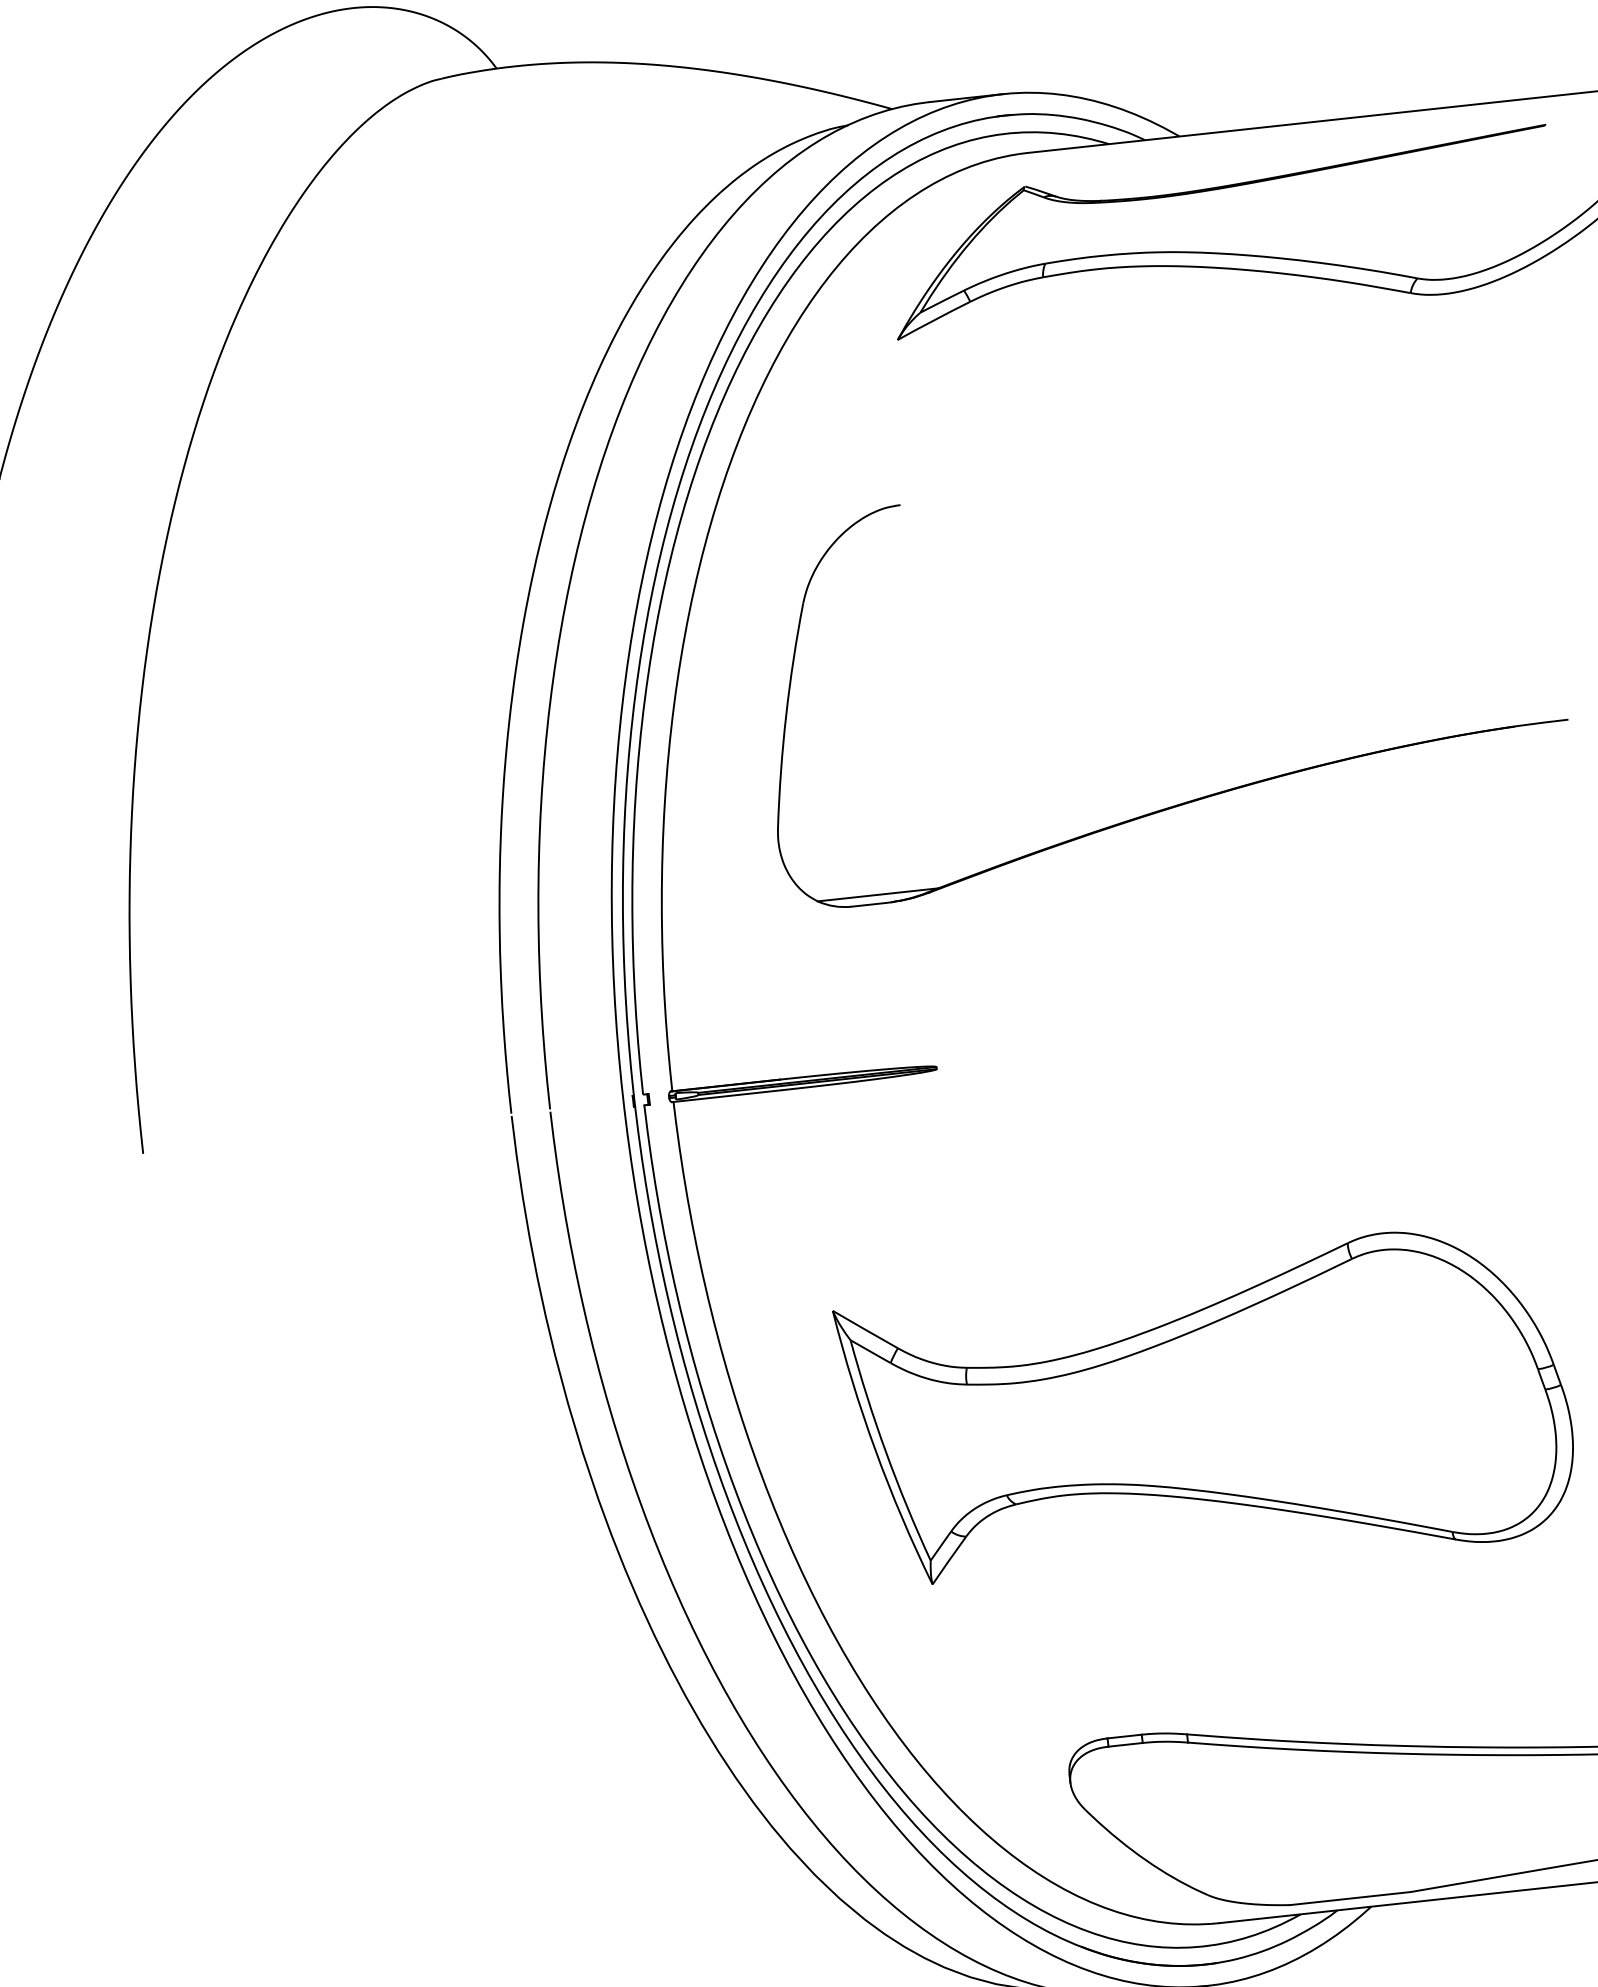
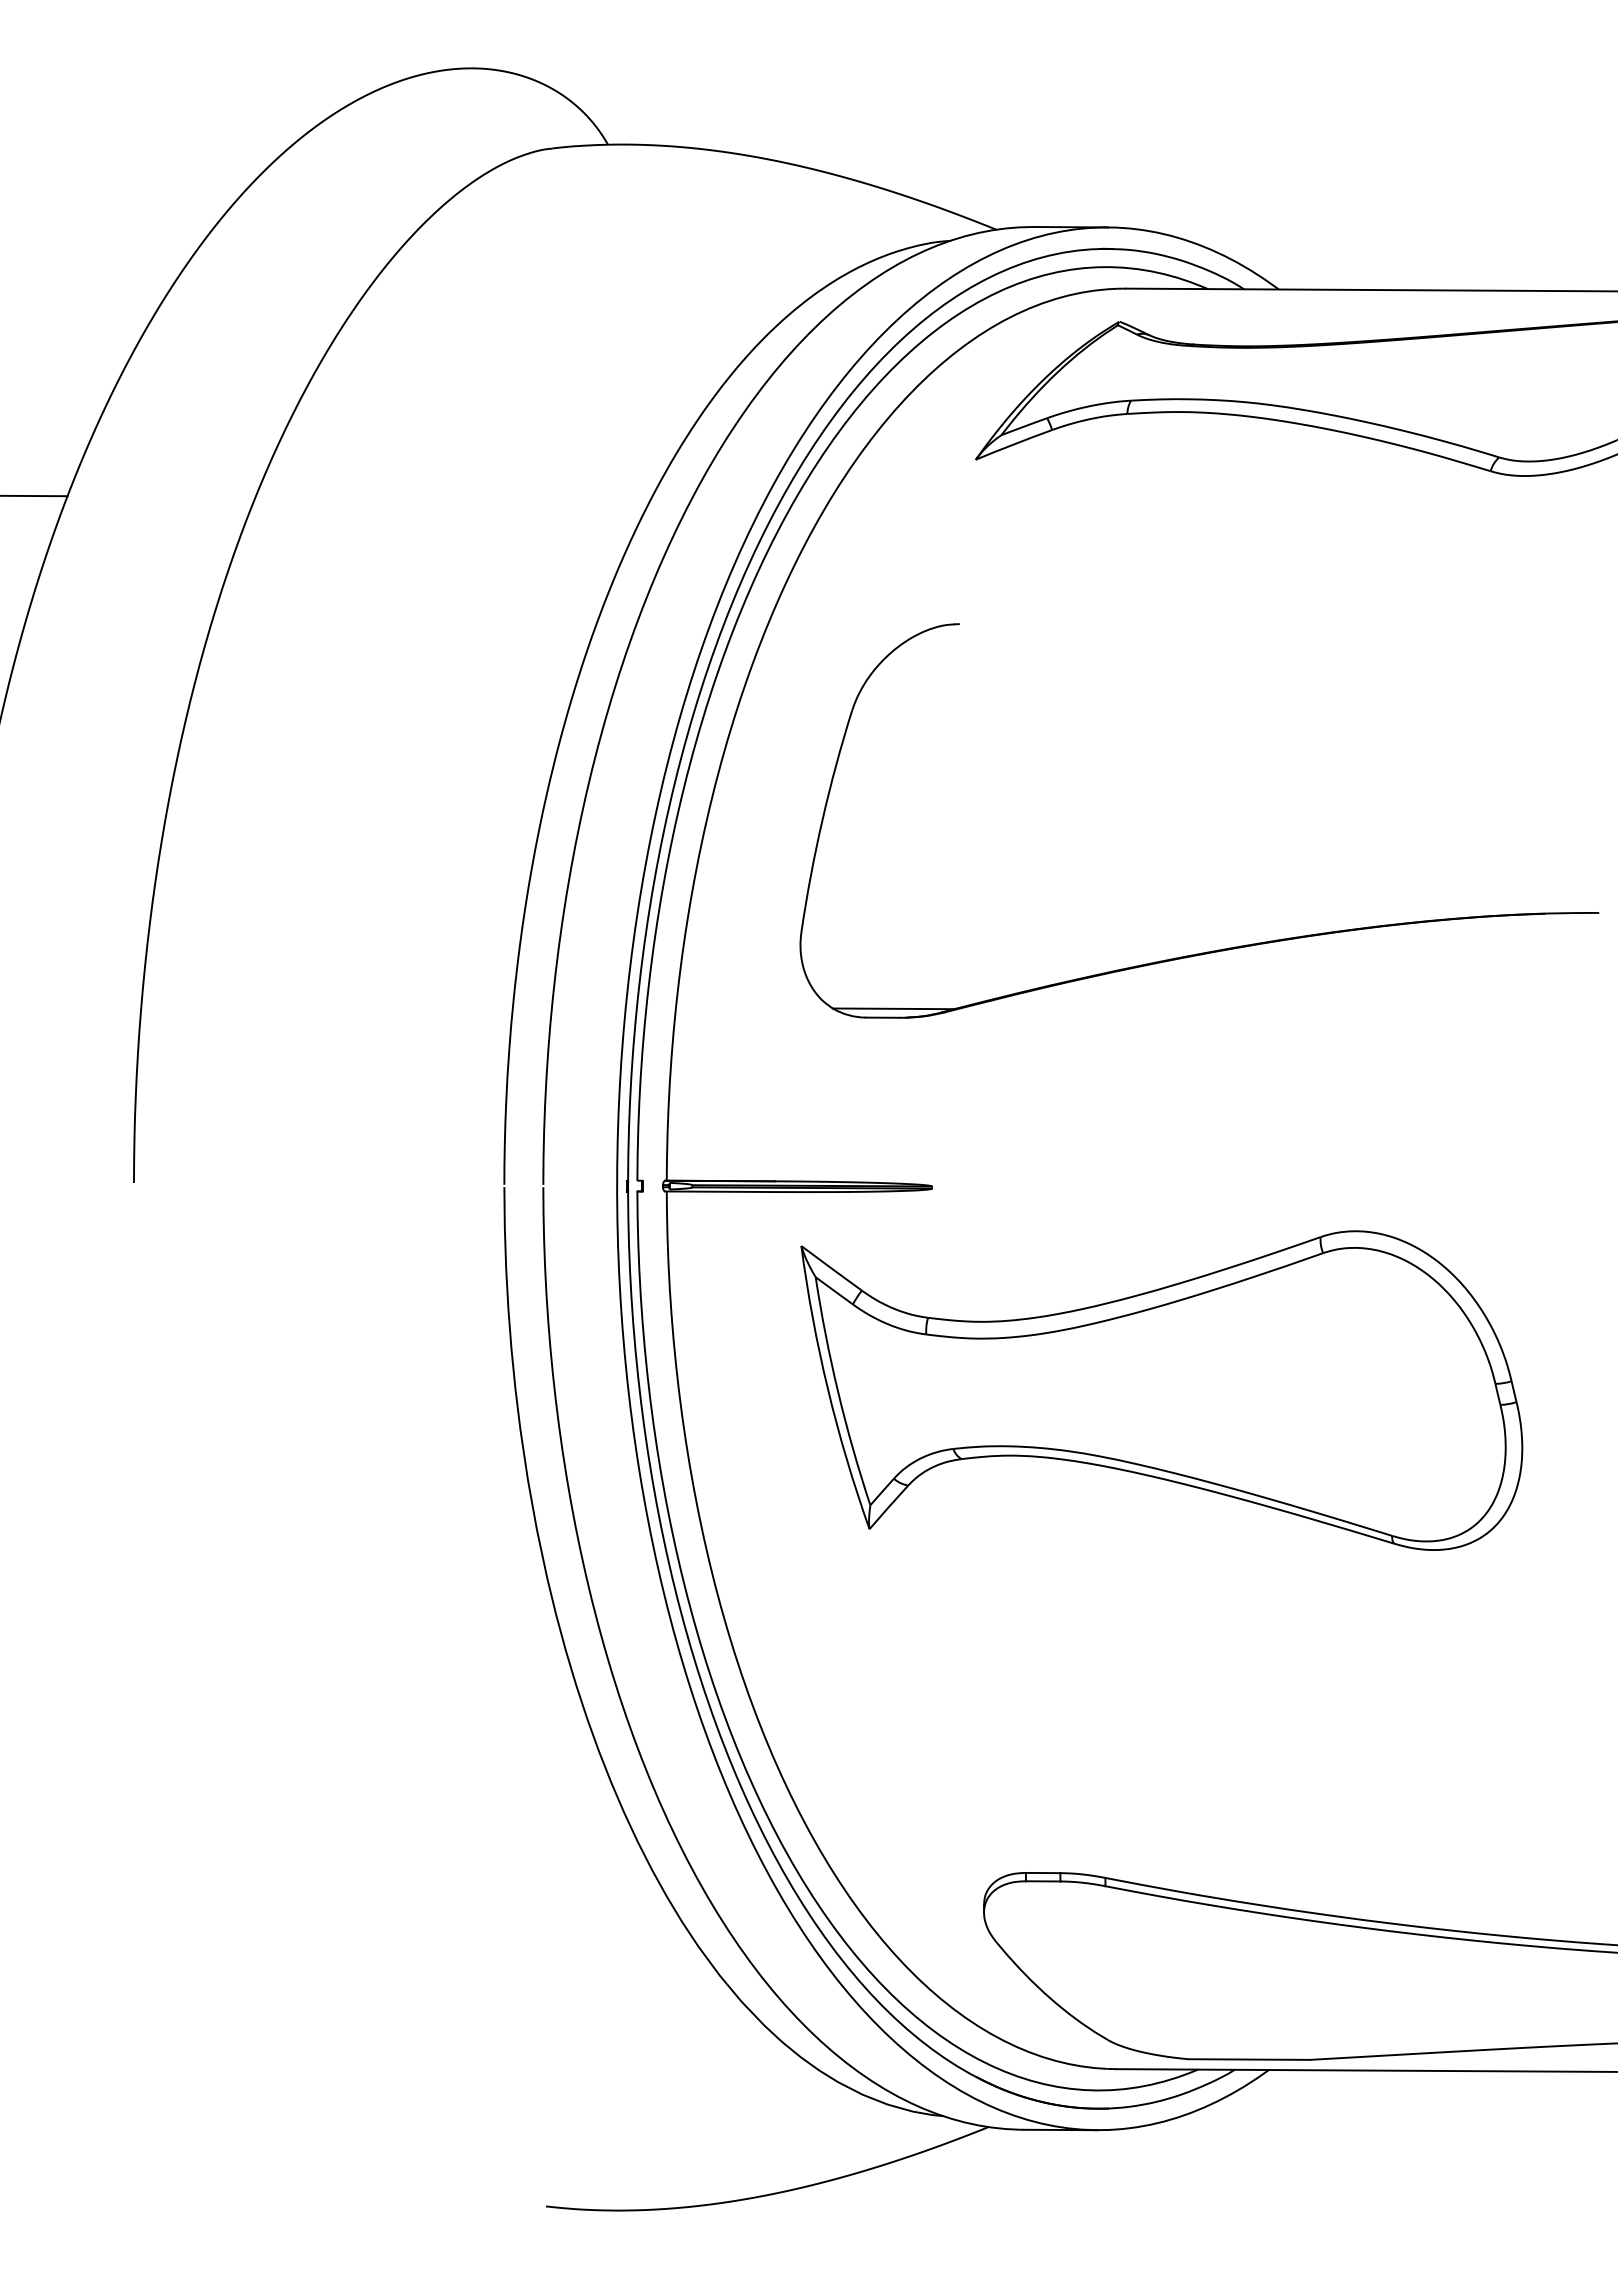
part: (1206, 1413) -> (1161, 1390), moved

